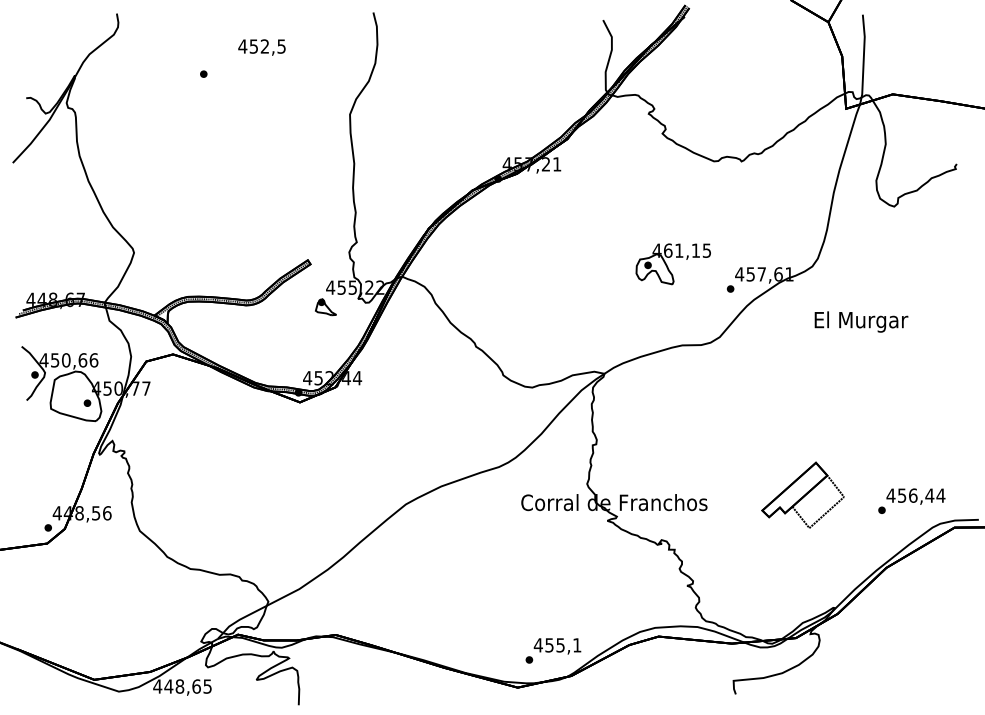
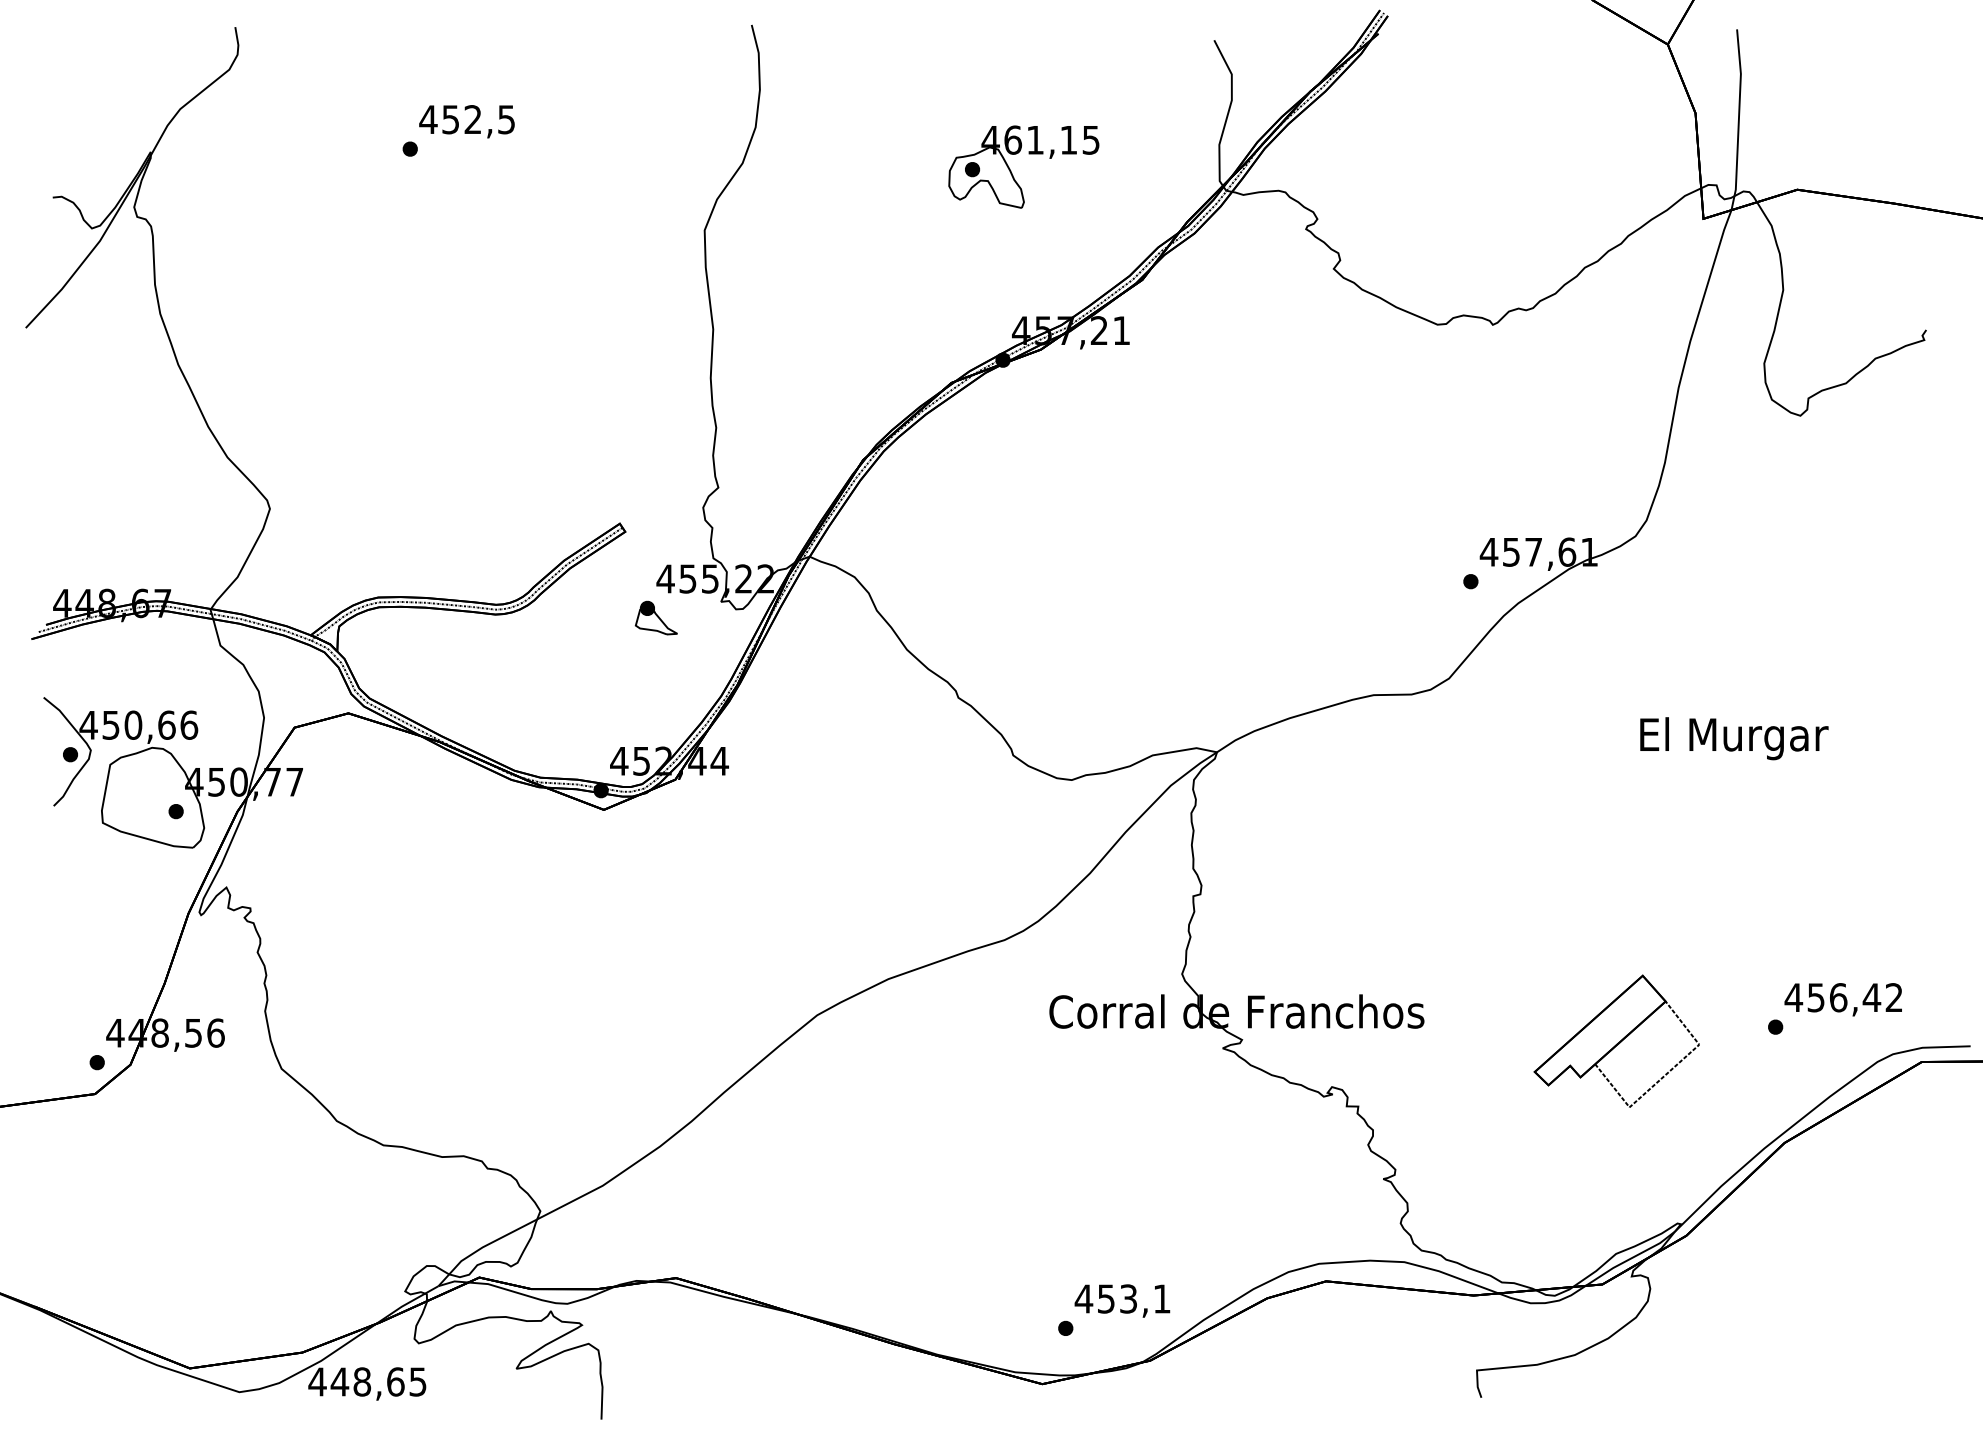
text: (261, 47) -> (466, 121), moved
part: (672, 264) -> (1021, 167), moved
text: (861, 321) -> (1734, 737), moved
part: (802, 494) -> (1615, 1039), moved
text: (940, 495) -> (1893, 997), 456,44 -> 456,42
text: (560, 644) -> (1128, 1297), 455,1 -> 453,1

